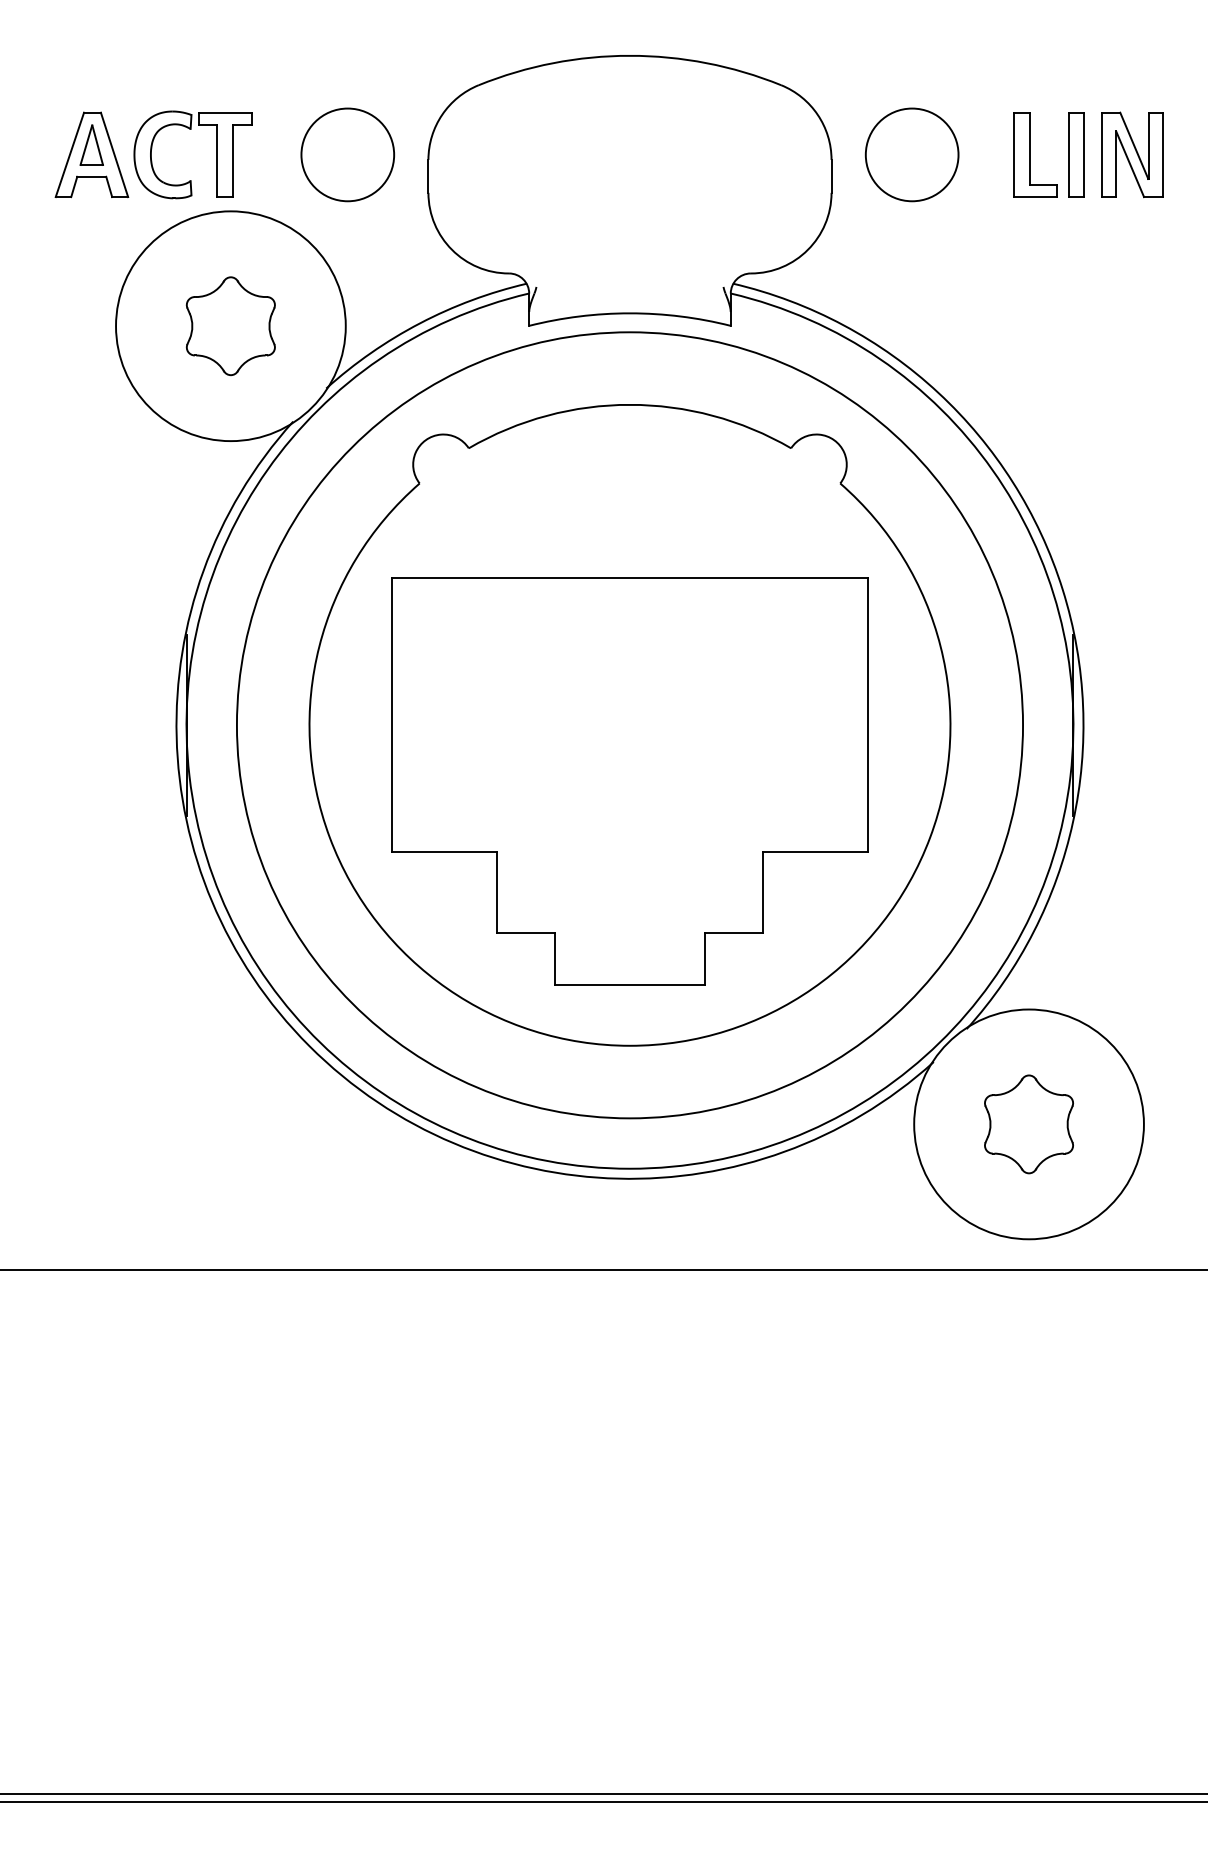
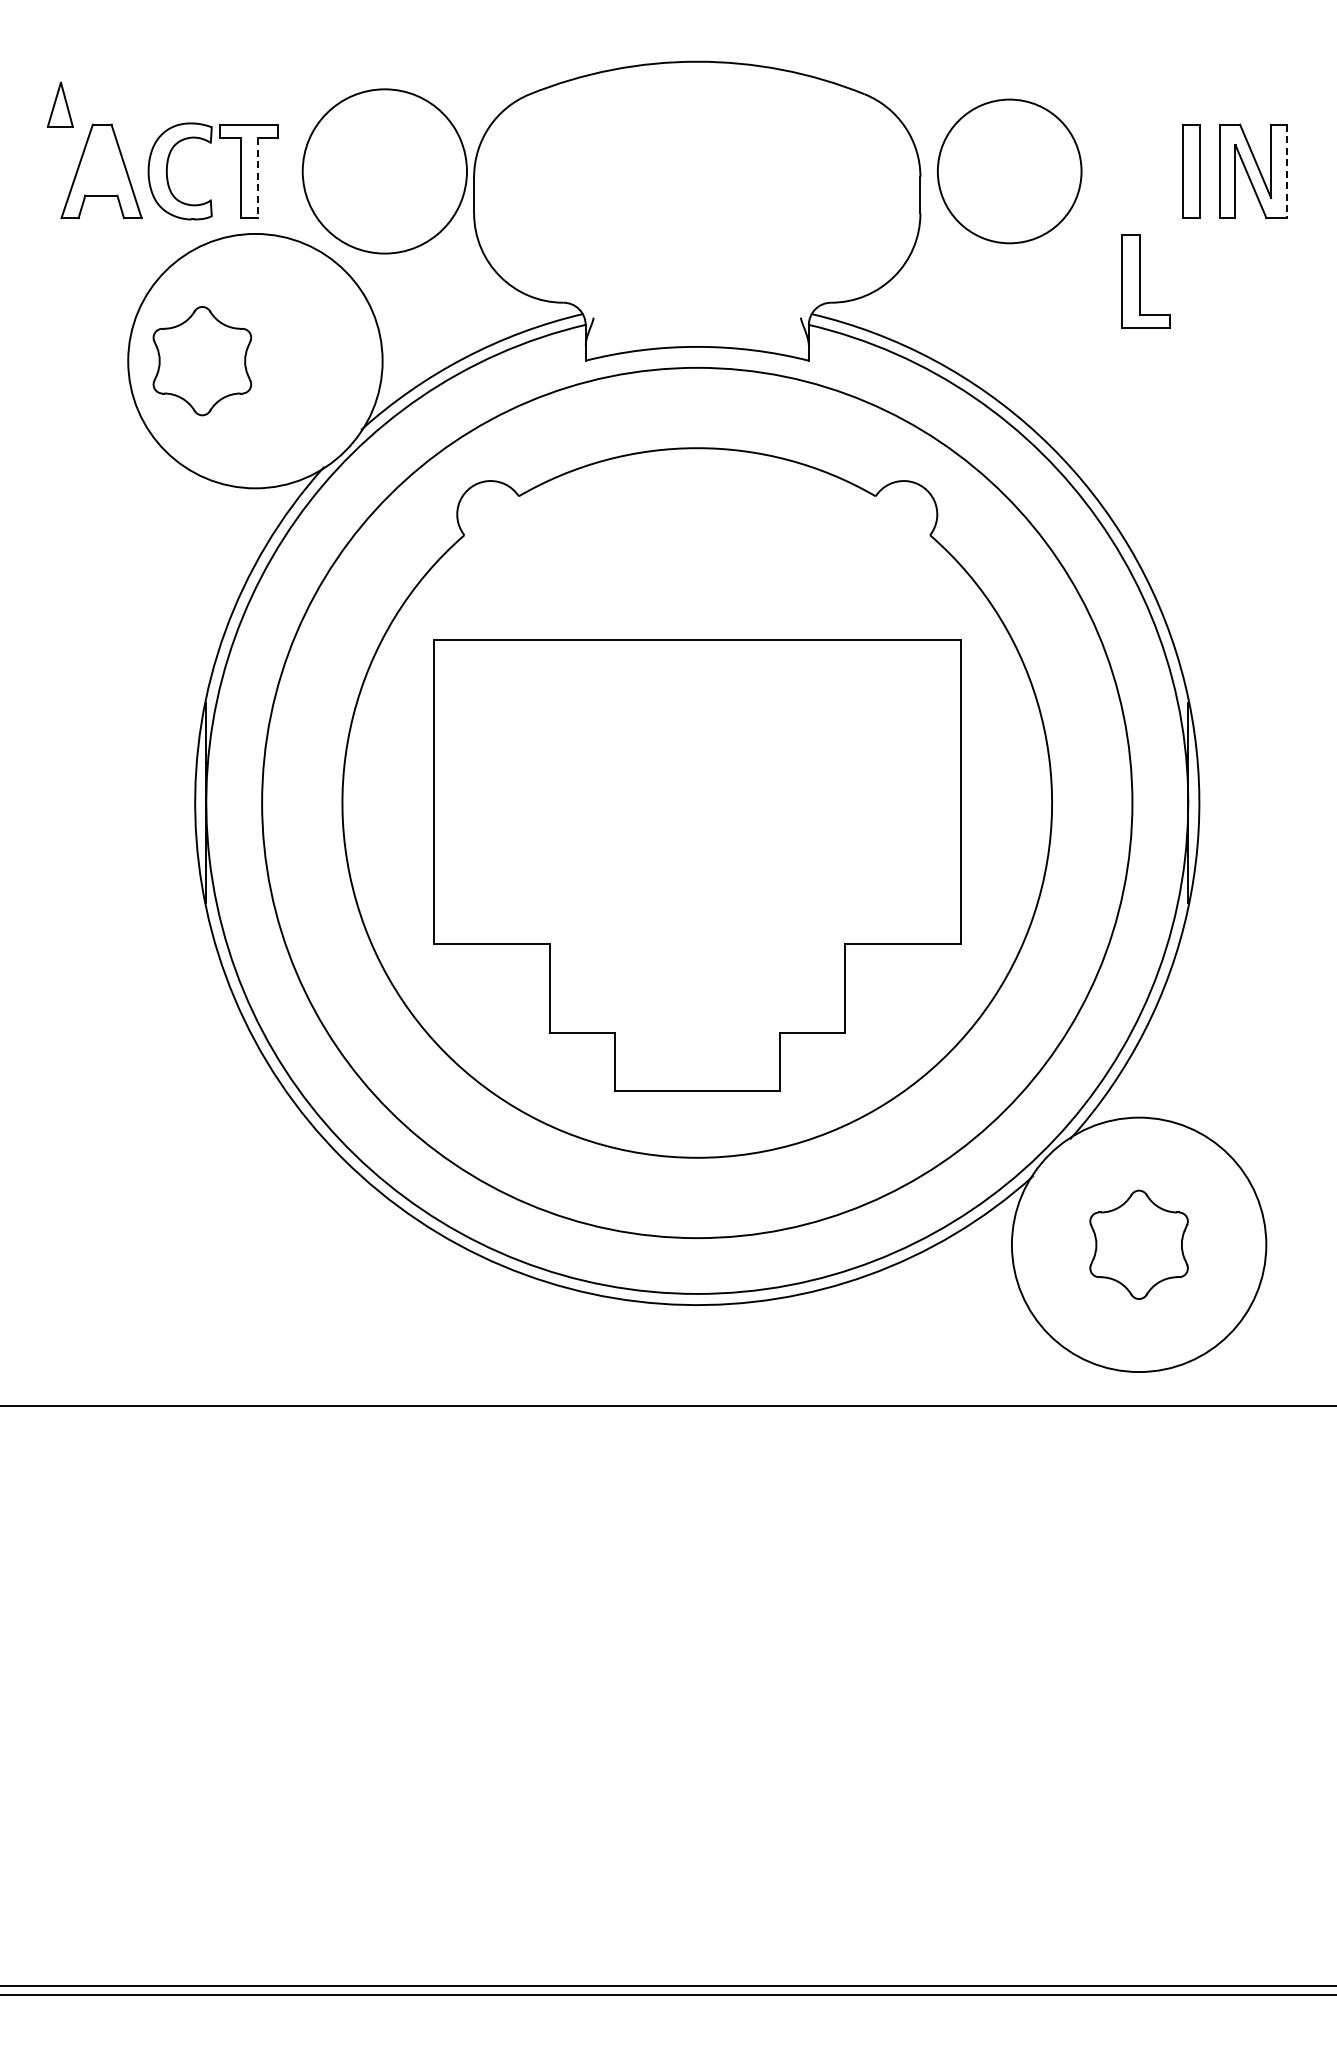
part: (91, 145) -> (60, 104), moved
circle: (347, 154) -> (384, 171), size x1.6
circle: (911, 154) -> (1009, 171), size x1.4
part: (1034, 154) -> (1145, 281), moved
line: (1162, 154) -> (1286, 171), solid -> dashed
line: (232, 161) -> (257, 178), solid -> dashed
part: (230, 326) -> (202, 361), moved

